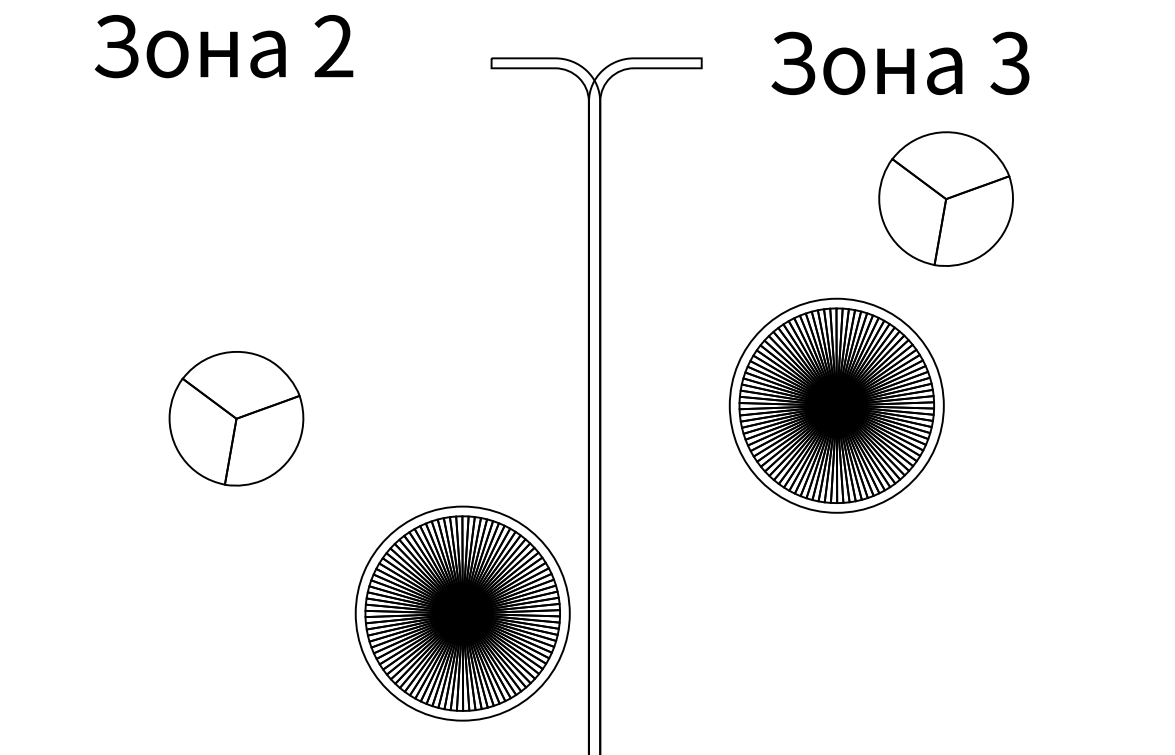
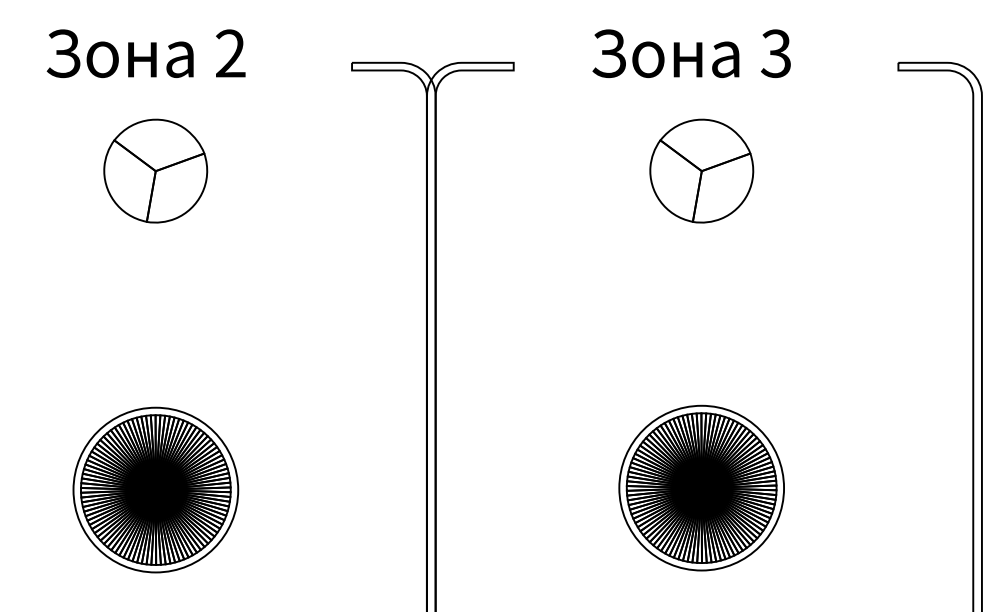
text: (900, 63) -> (691, 53), moved
part: (836, 404) -> (701, 487), moved
part: (236, 417) -> (155, 170), moved
part: (462, 612) -> (155, 489), moved

